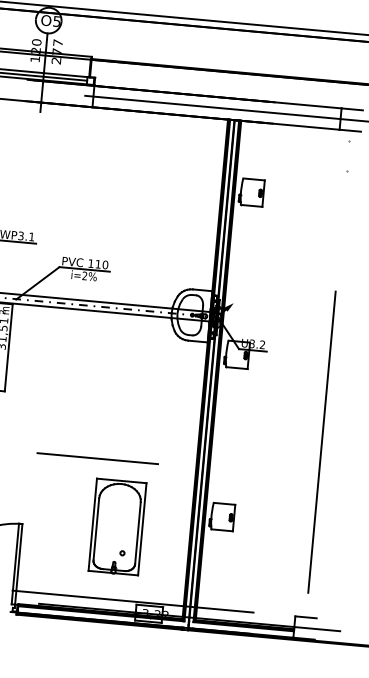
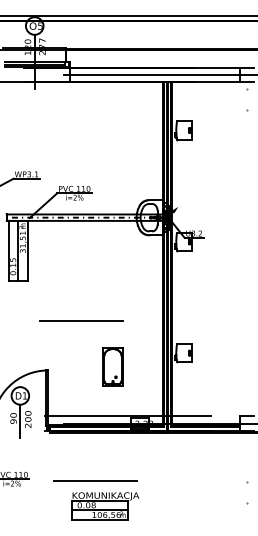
line: (321, 441) -> (246, 295), removed
line: (98, 457) -> (81, 320), moved
part: (116, 526) -> (112, 366), size x0.6

